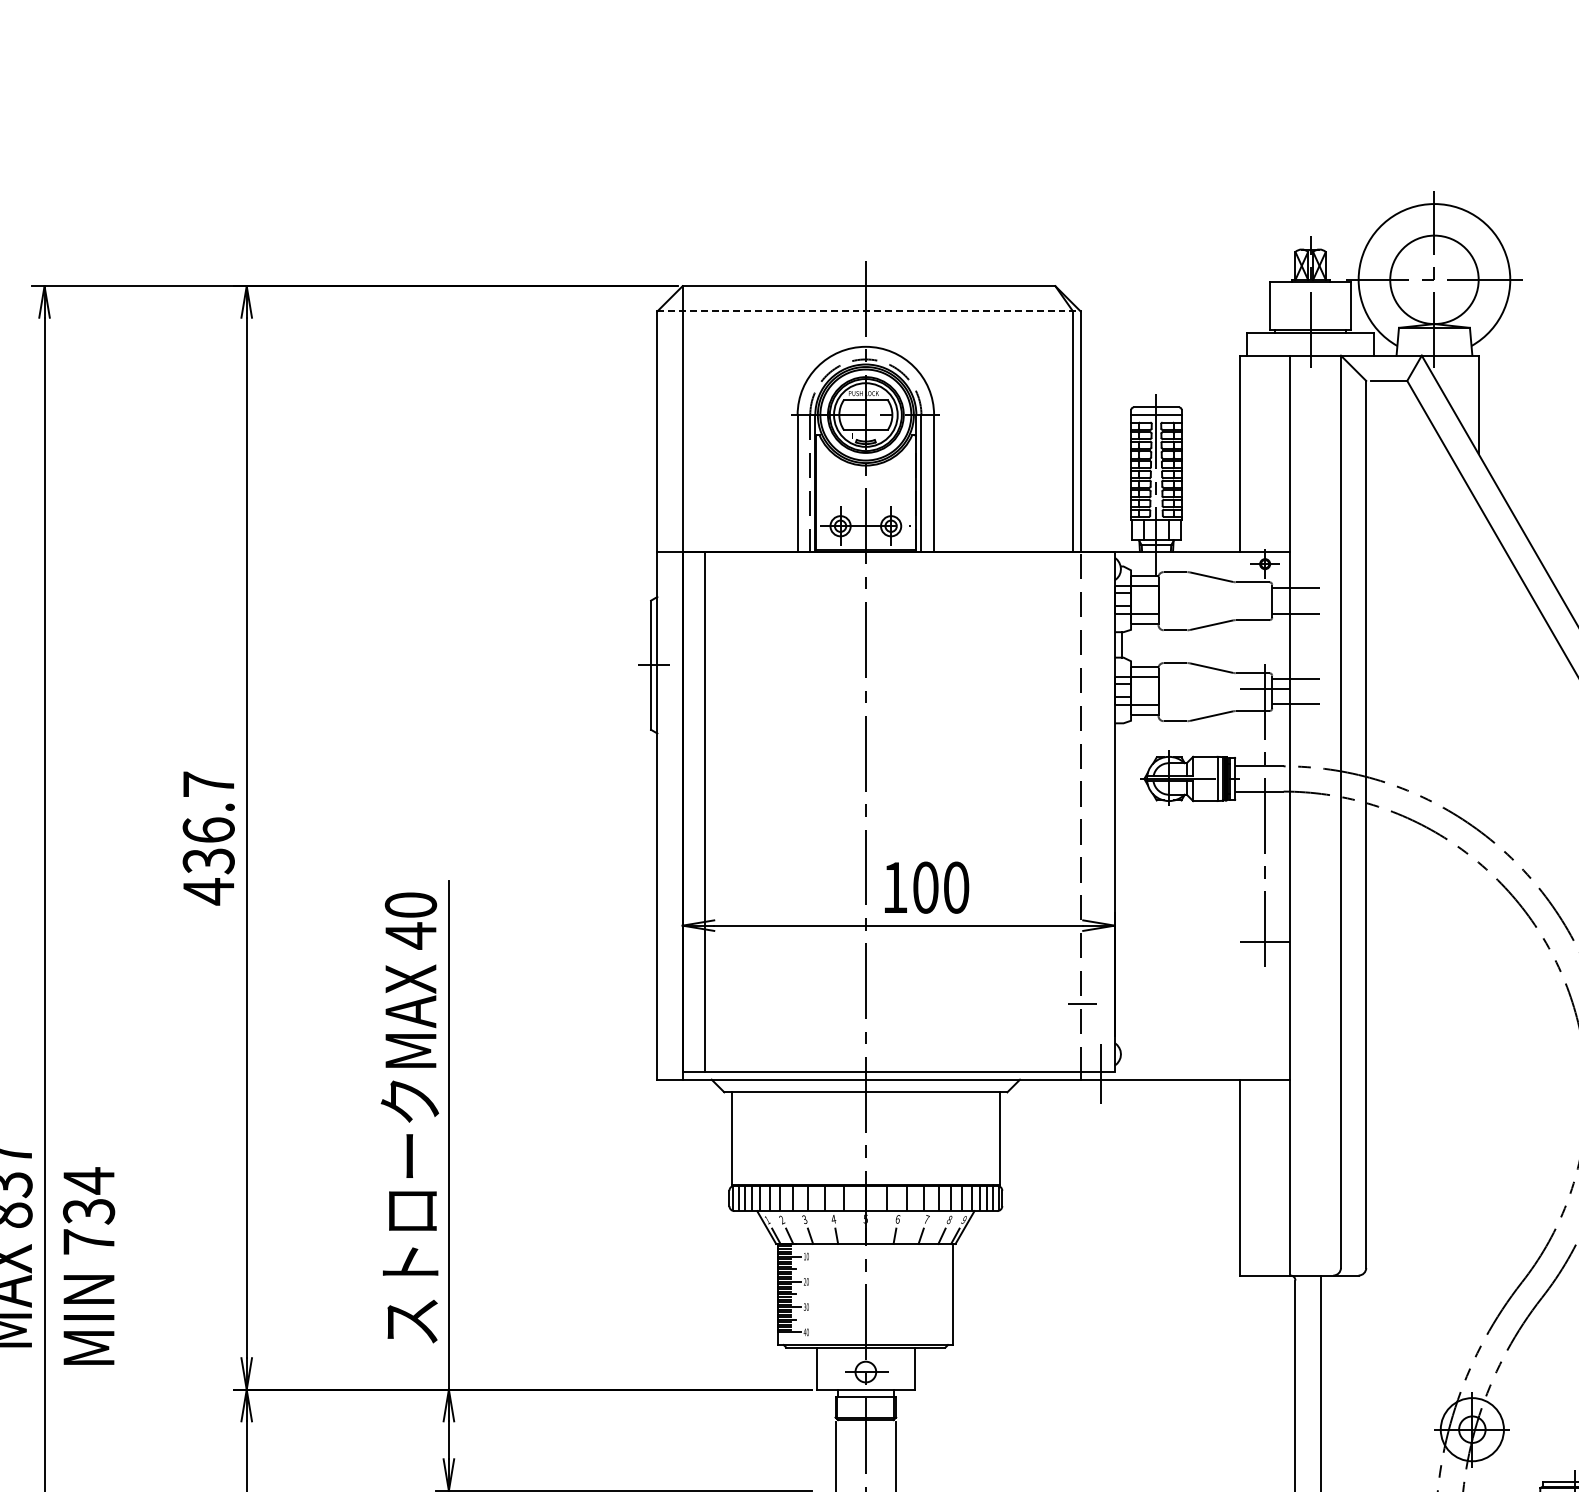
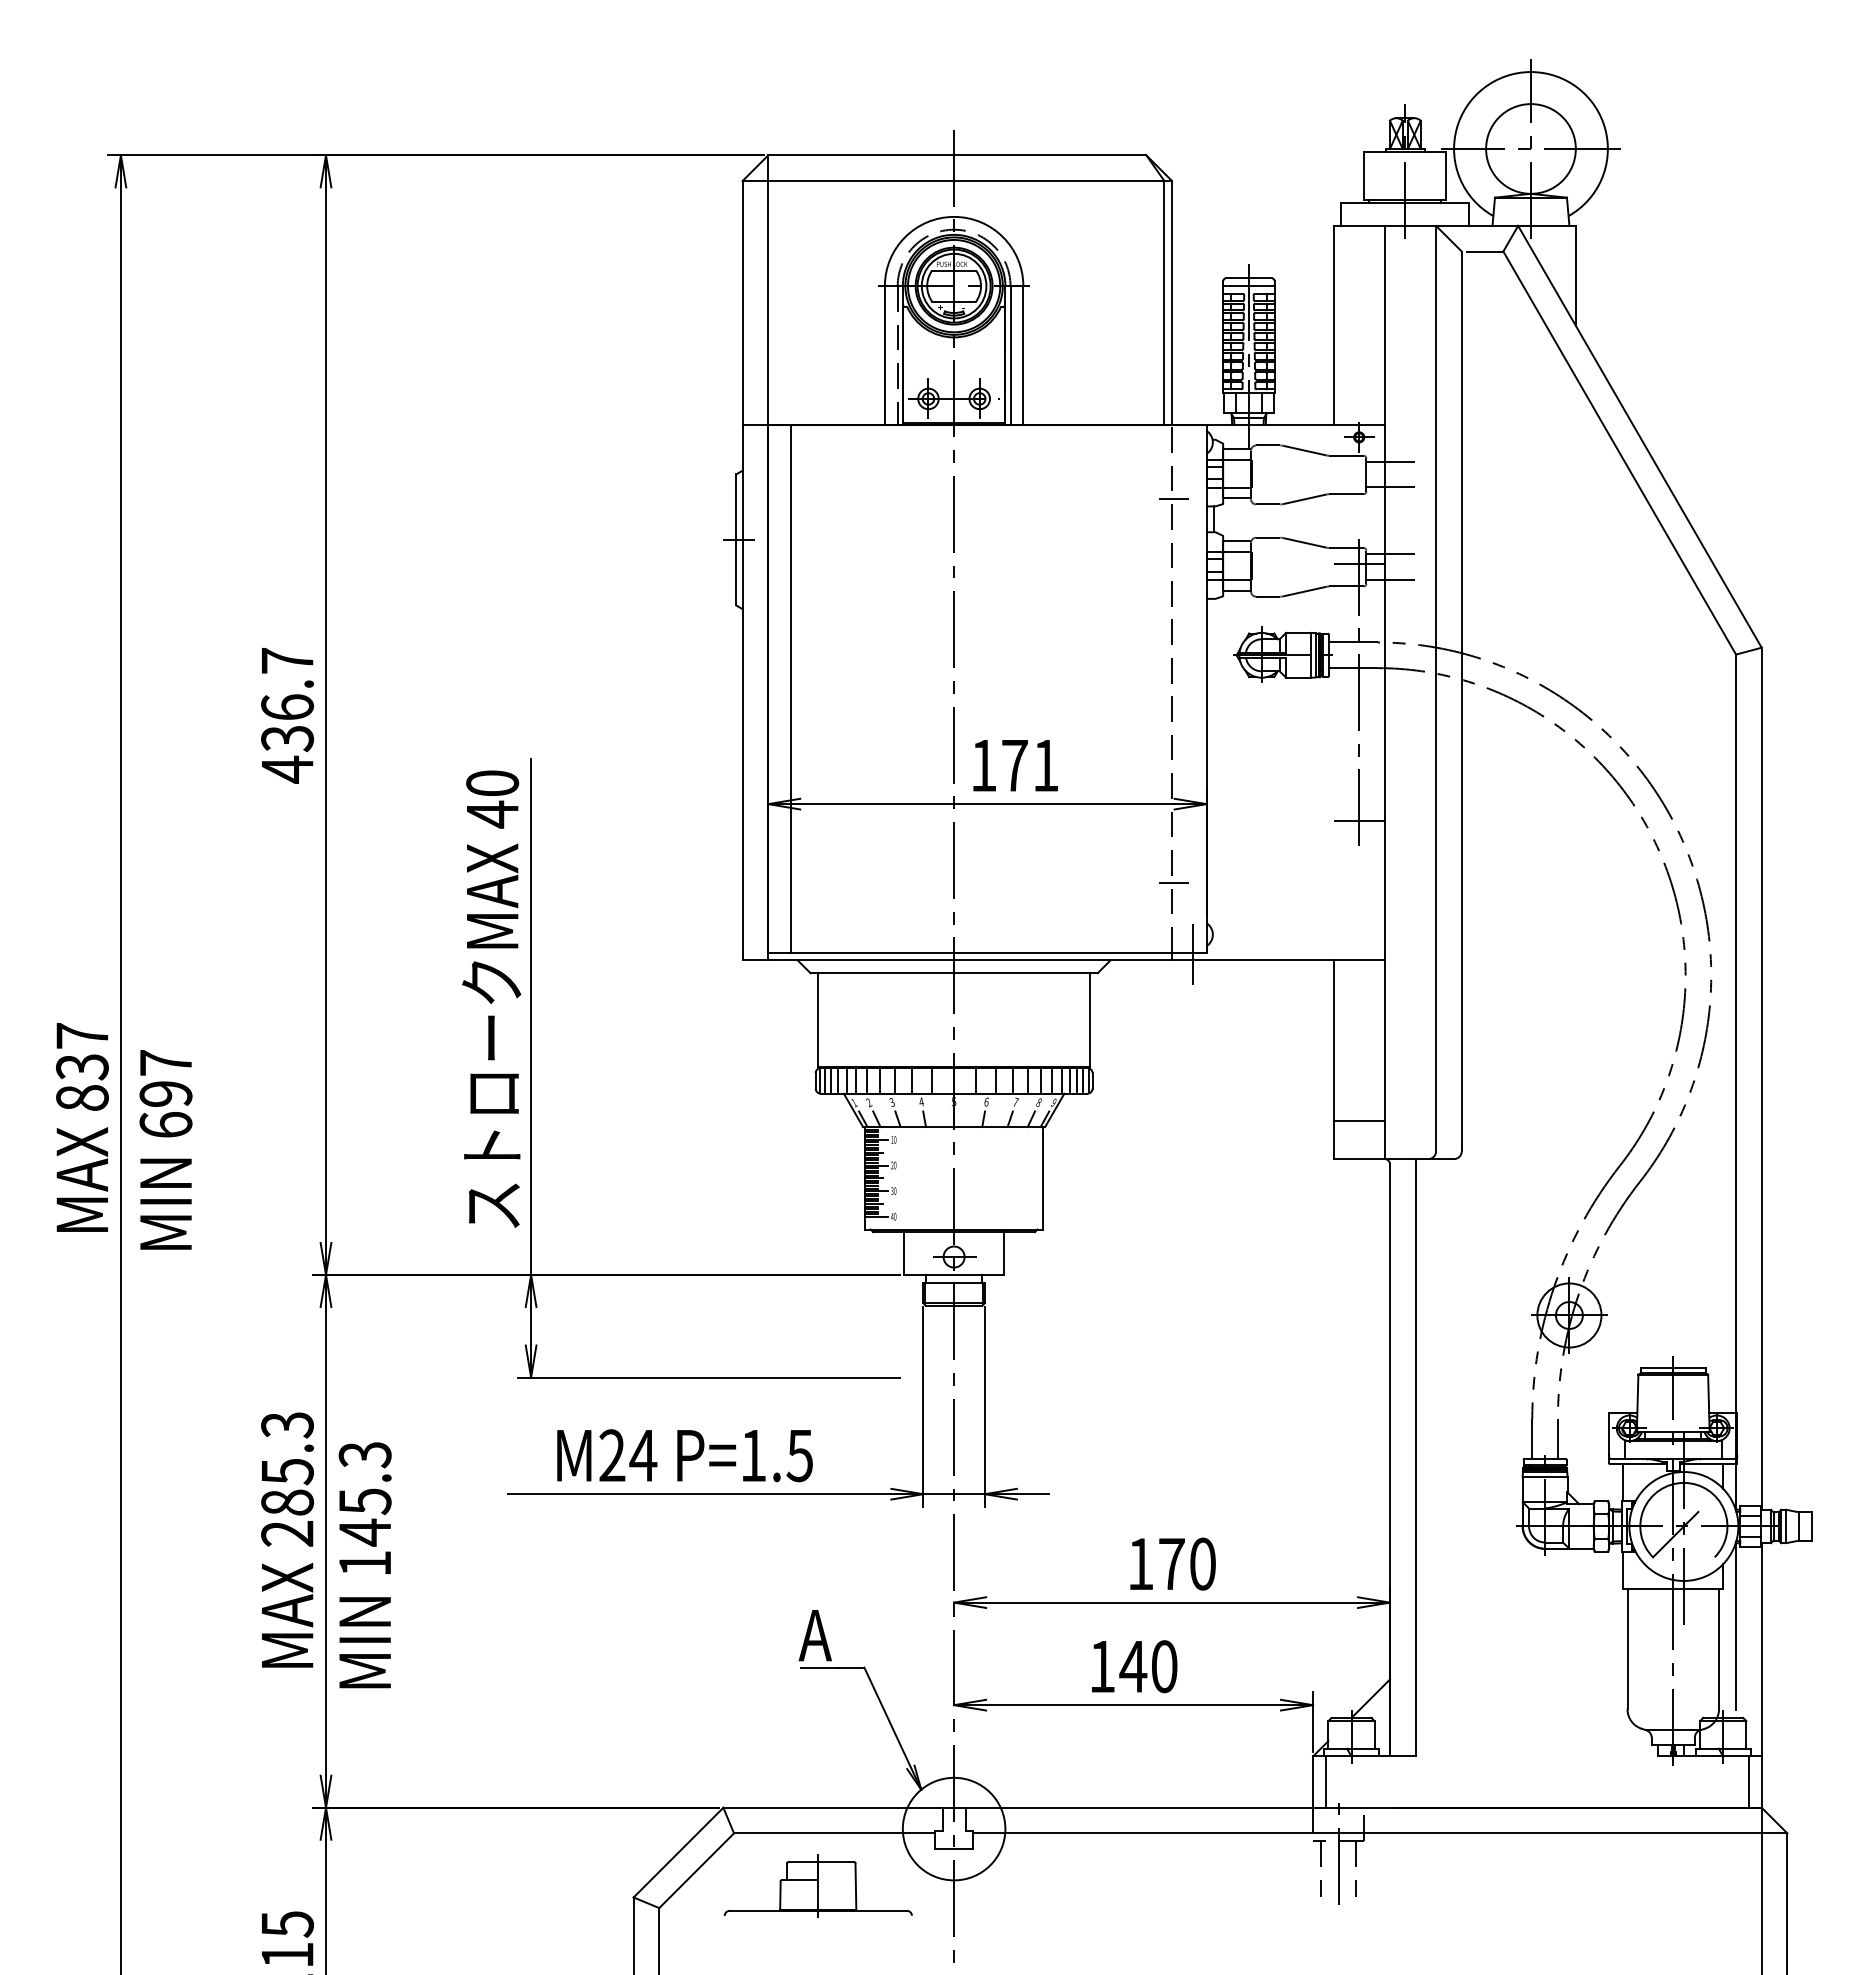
line: (869, 311) -> (957, 181), dashed -> solid
line: (1082, 624) -> (1173, 498), added
text: (941, 887) -> (1030, 765), 100 -> 171
text: (88, 1210) -> (165, 1093), 734 -> 697
line: (1264, 1237) -> (1358, 1120), added

